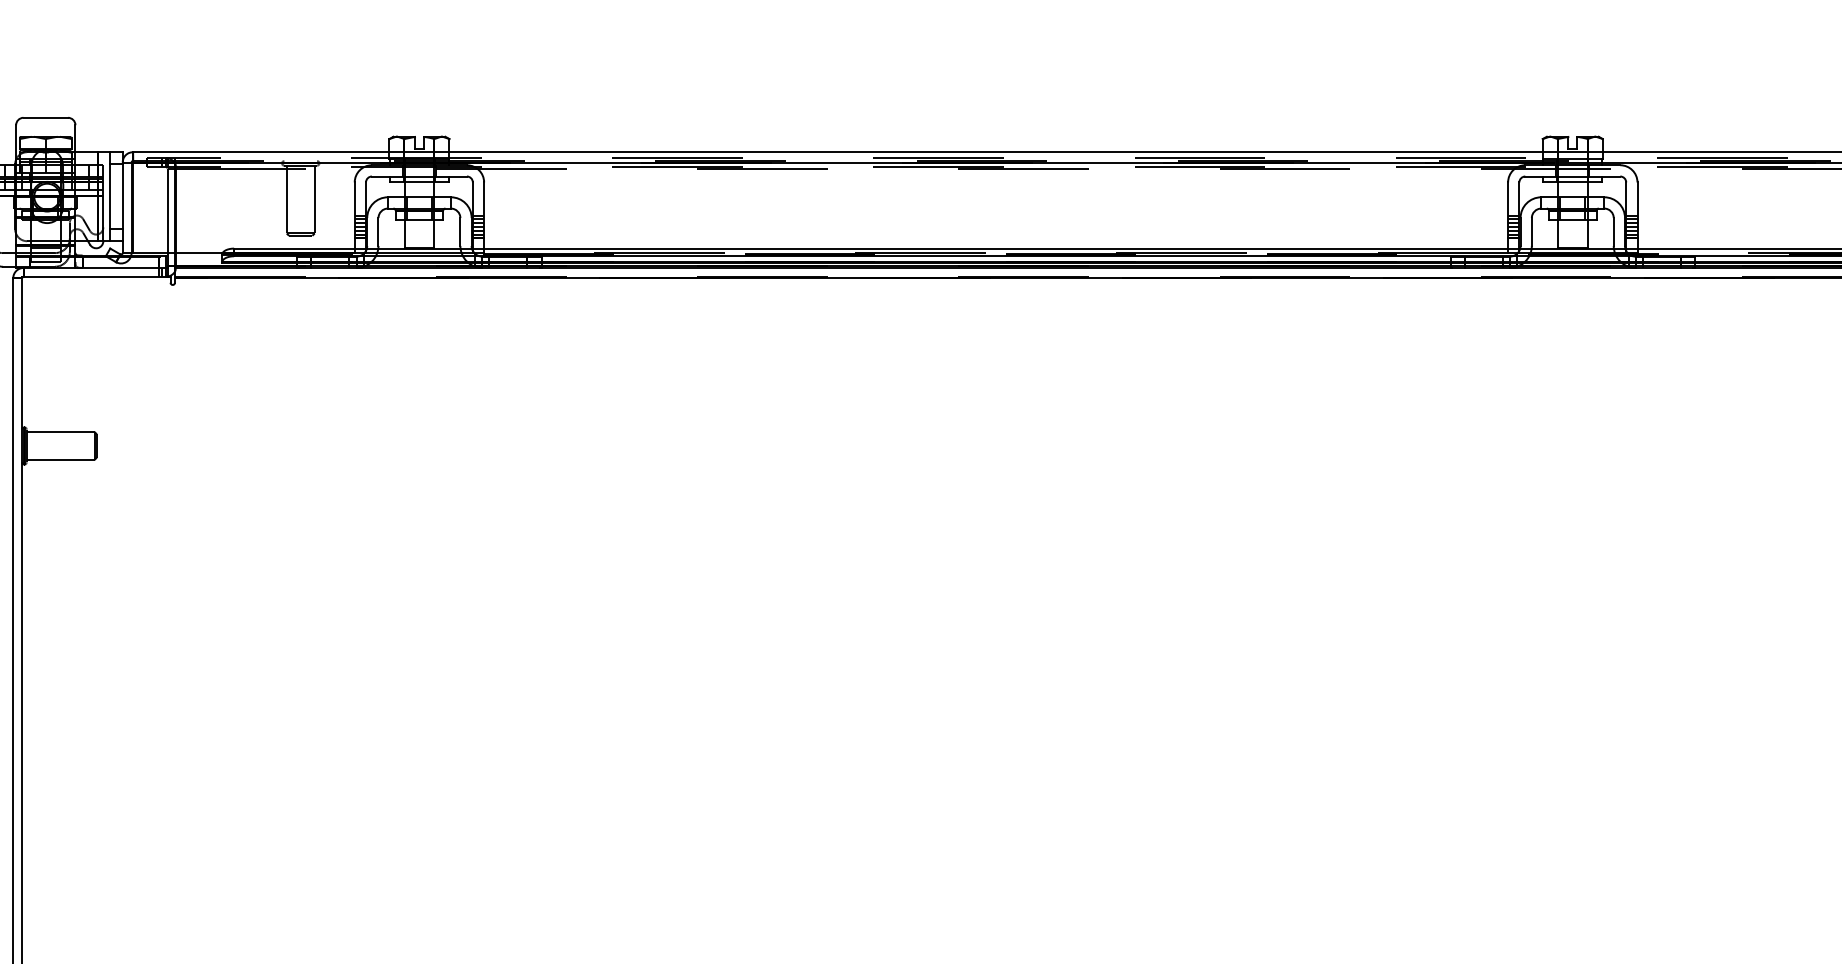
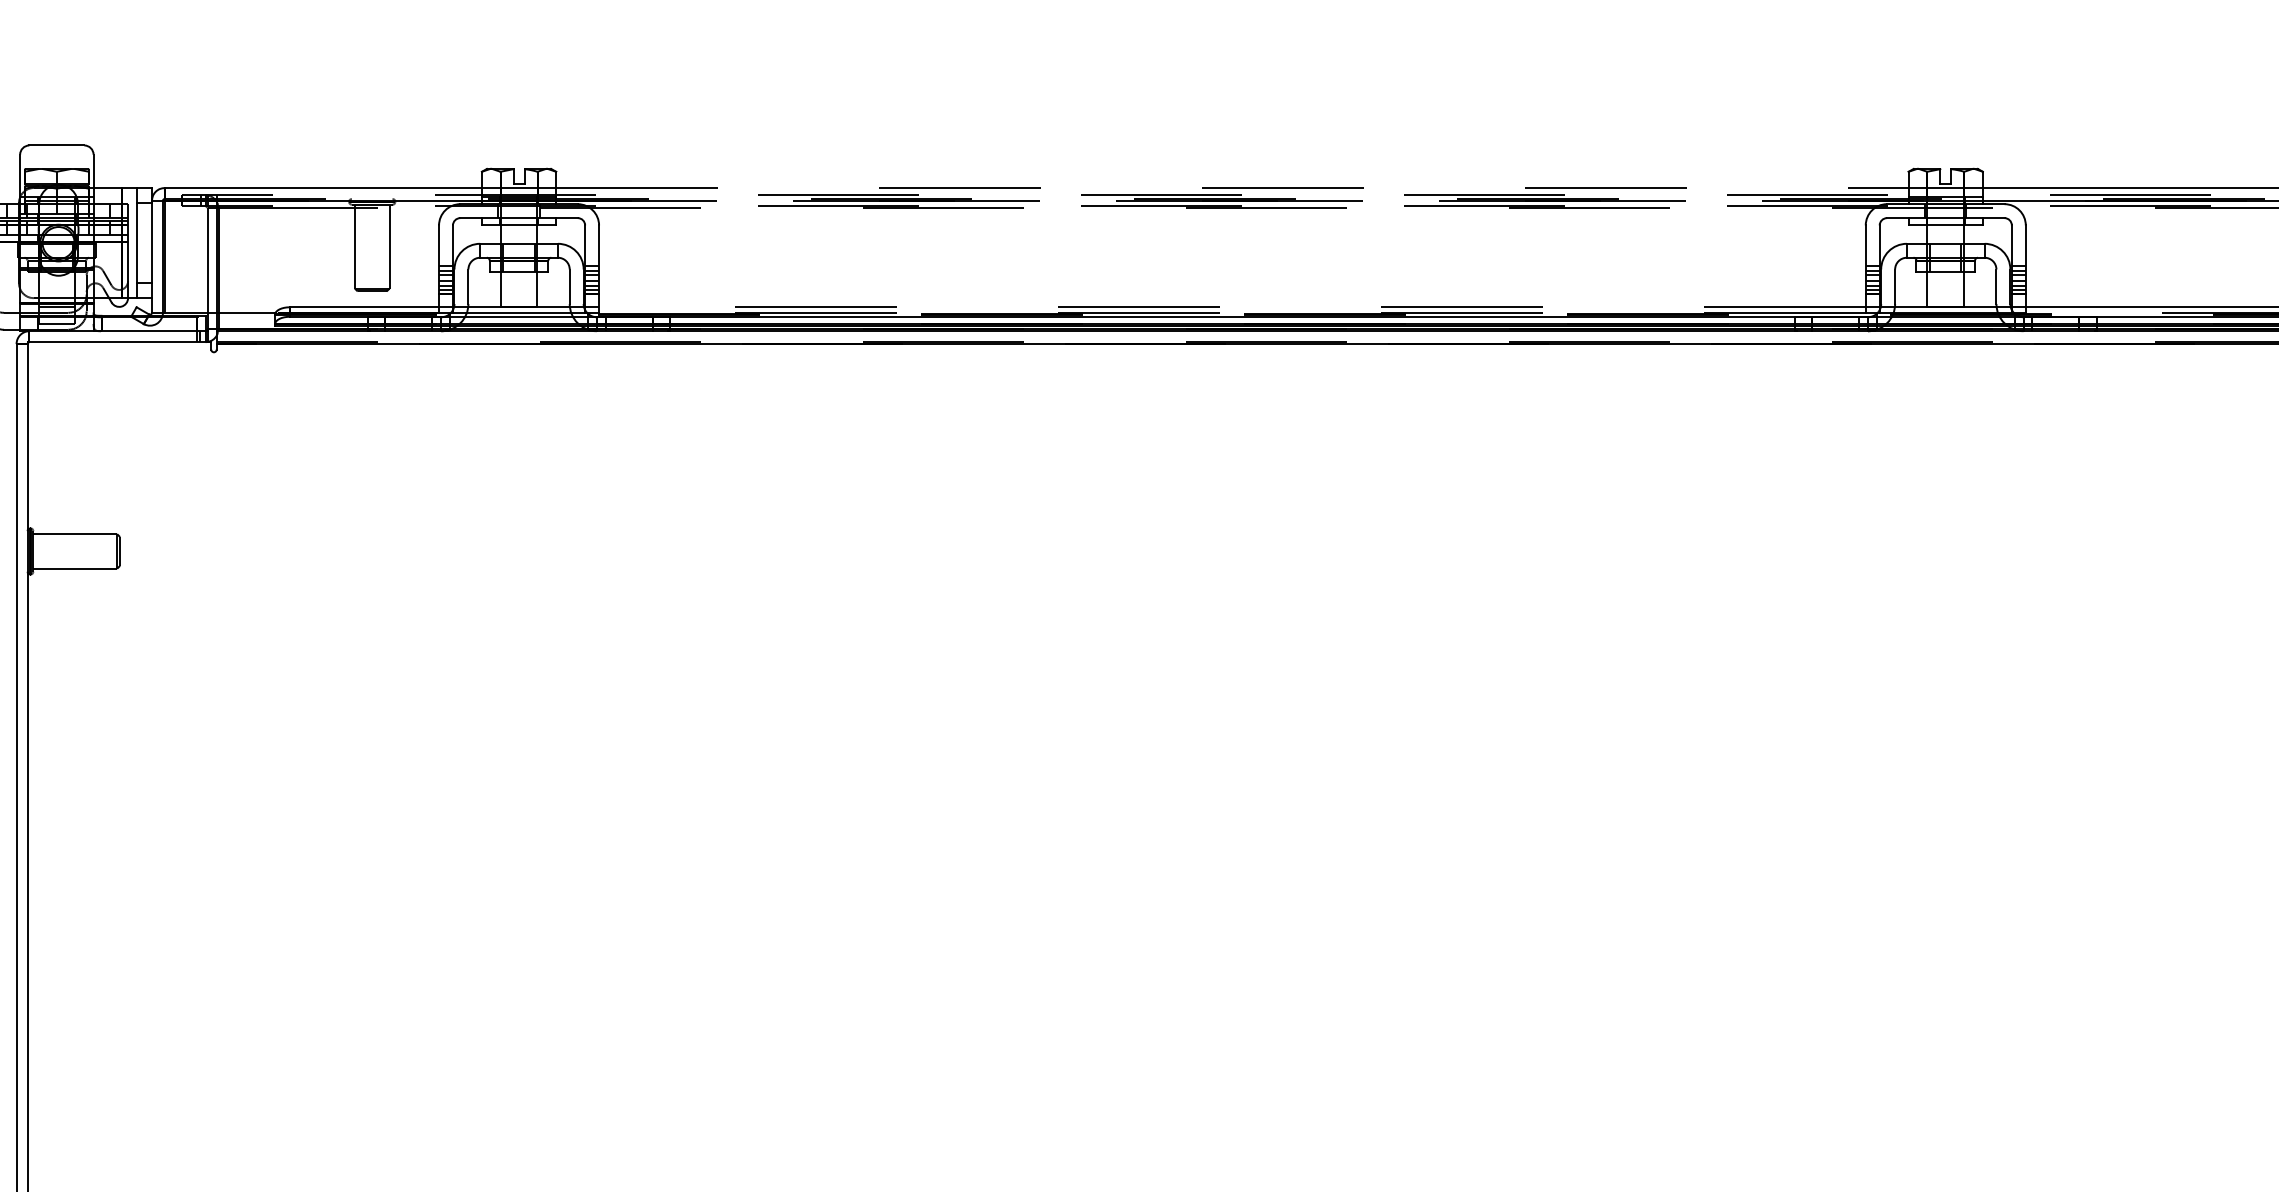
line: (996, 152) -> (1232, 188), solid -> dashed
line: (996, 162) -> (1232, 200), solid -> dashed
line: (995, 248) -> (1231, 307), solid -> dashed

